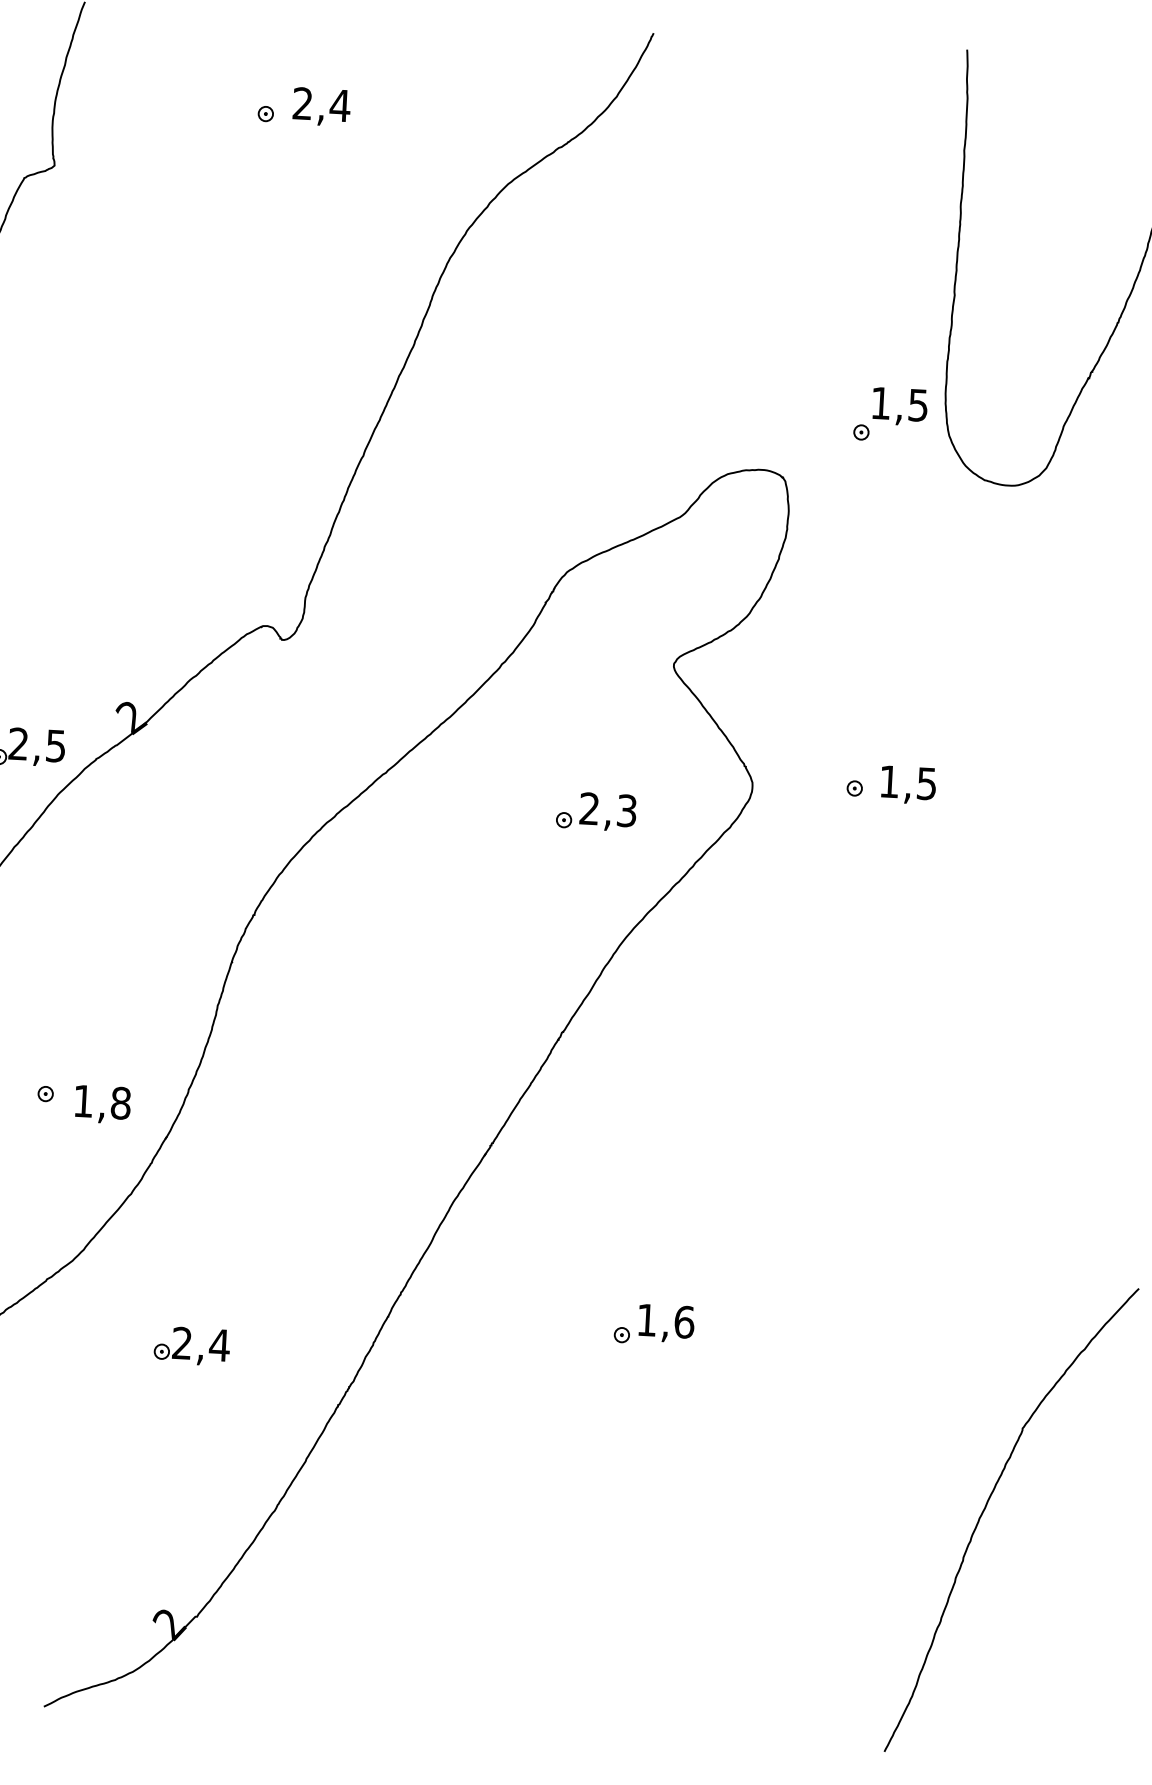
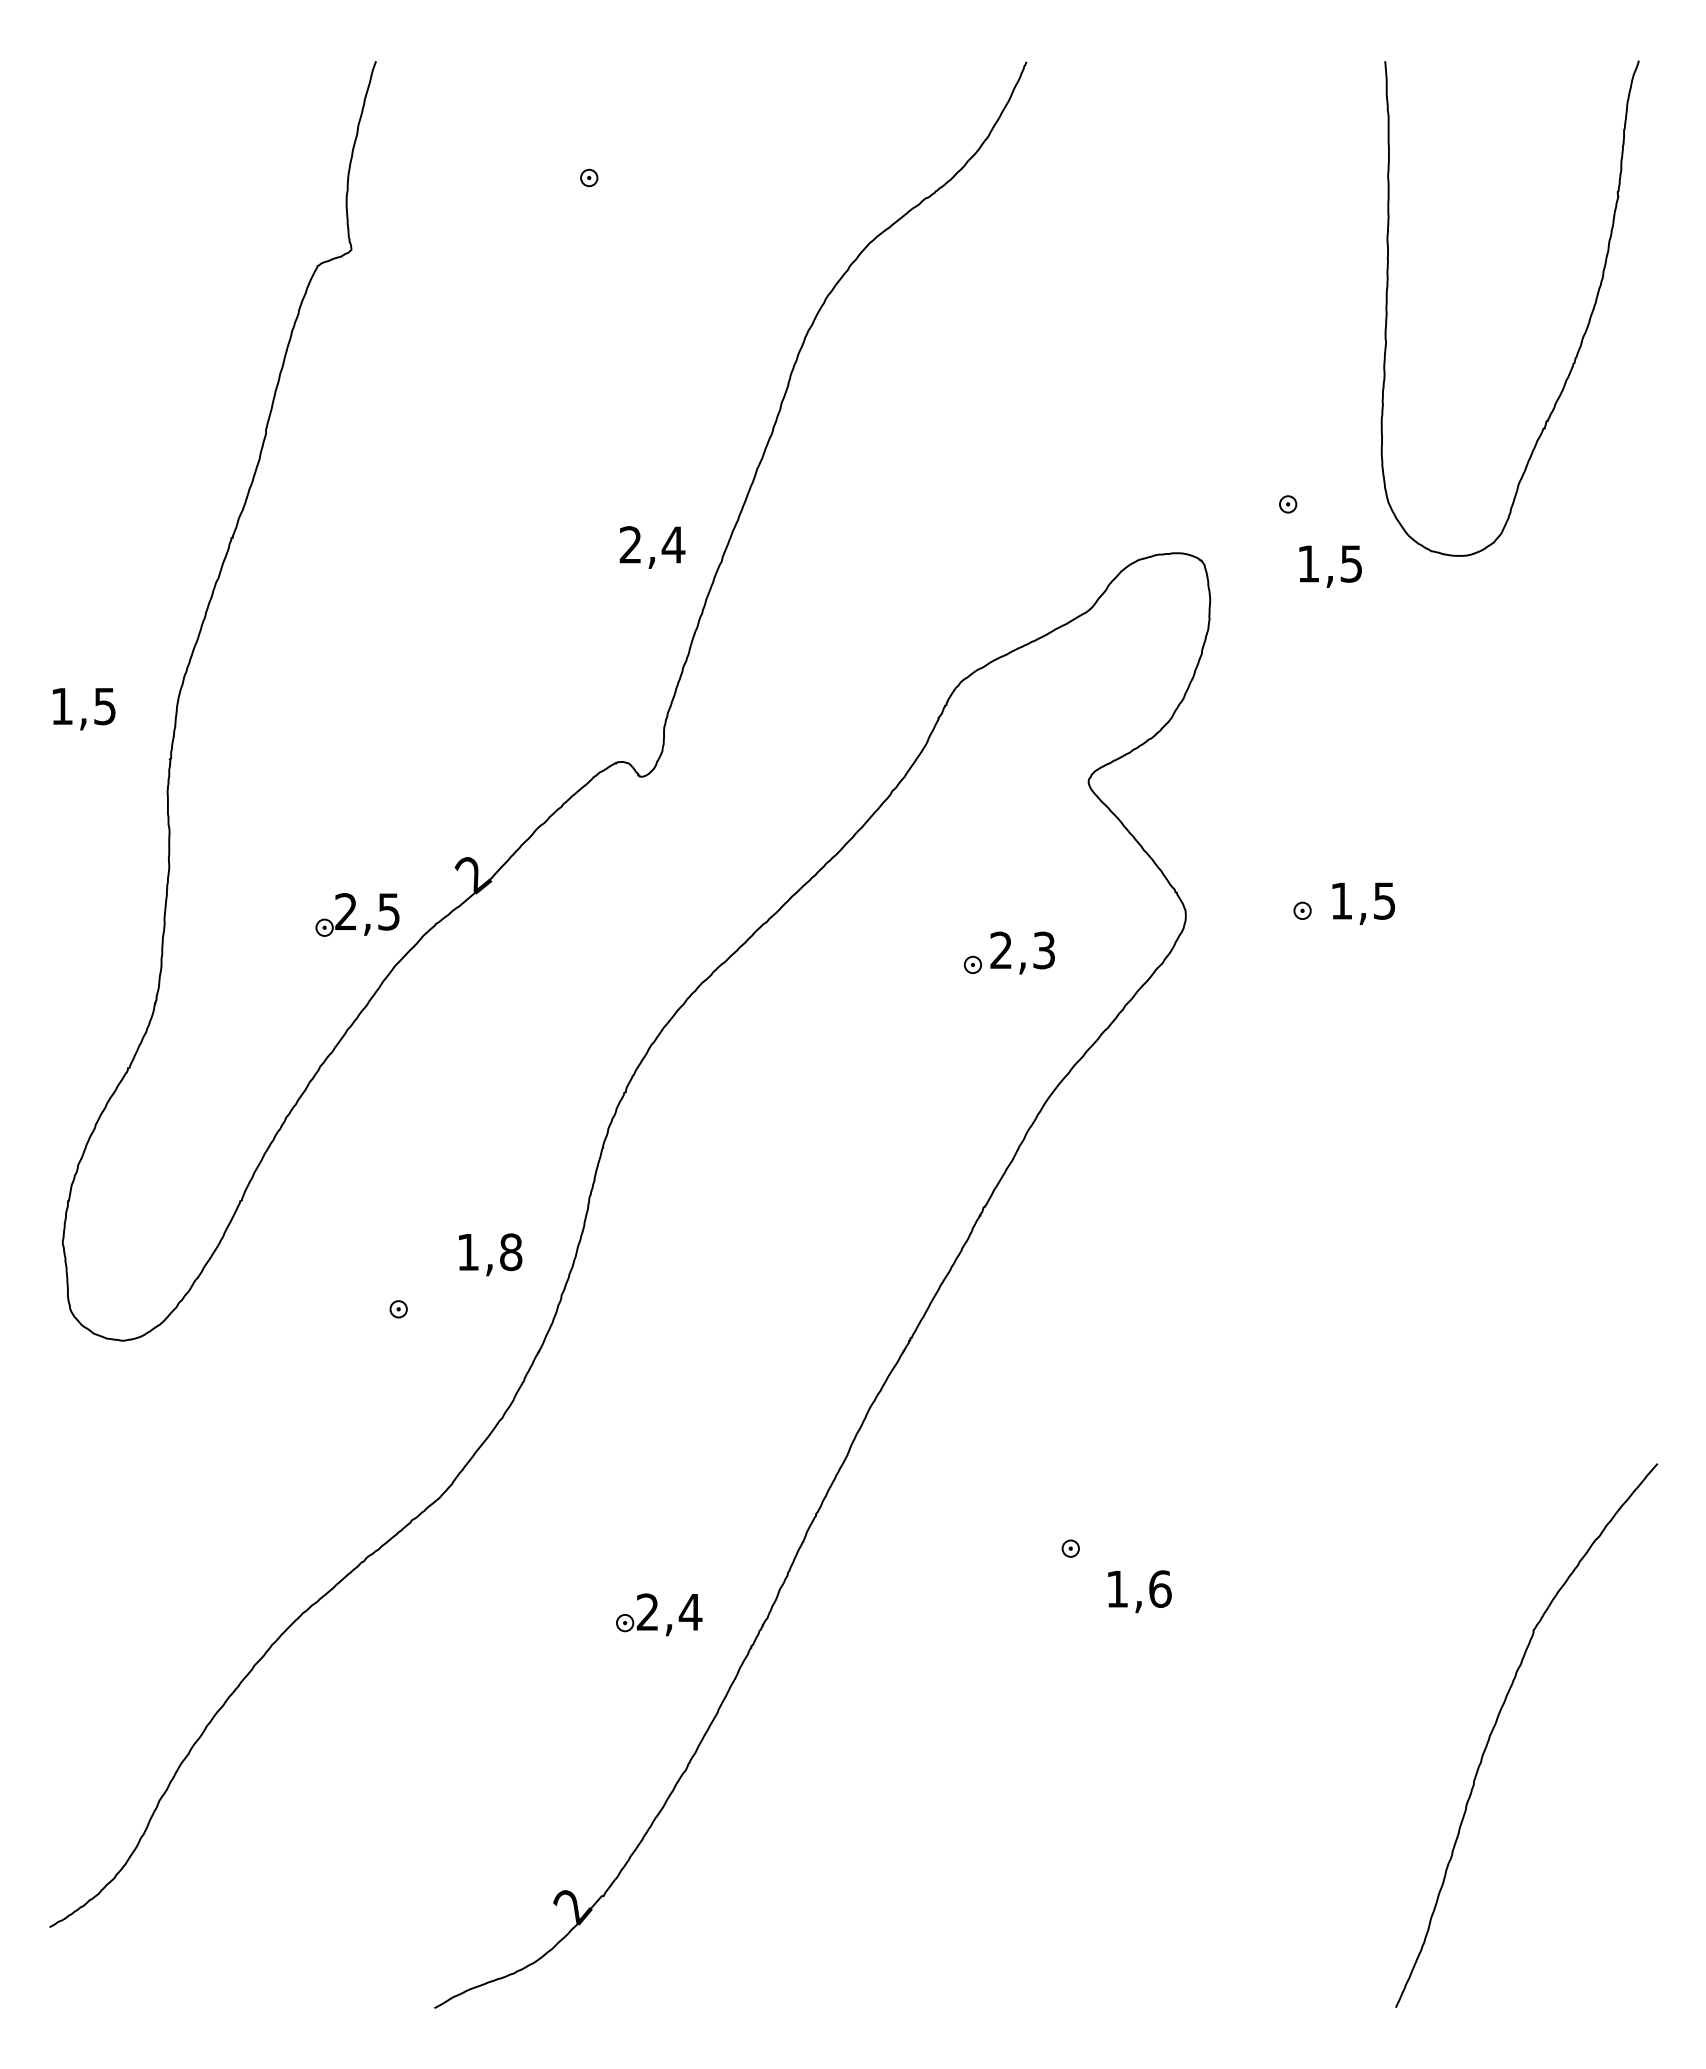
text: (321, 106) -> (652, 547), moved
text: (899, 406) -> (1330, 566), moved
text: (102, 1104) -> (490, 1254), moved
text: (666, 1323) -> (1139, 1591), moved
part: (192, 1345) -> (659, 1614), moved

